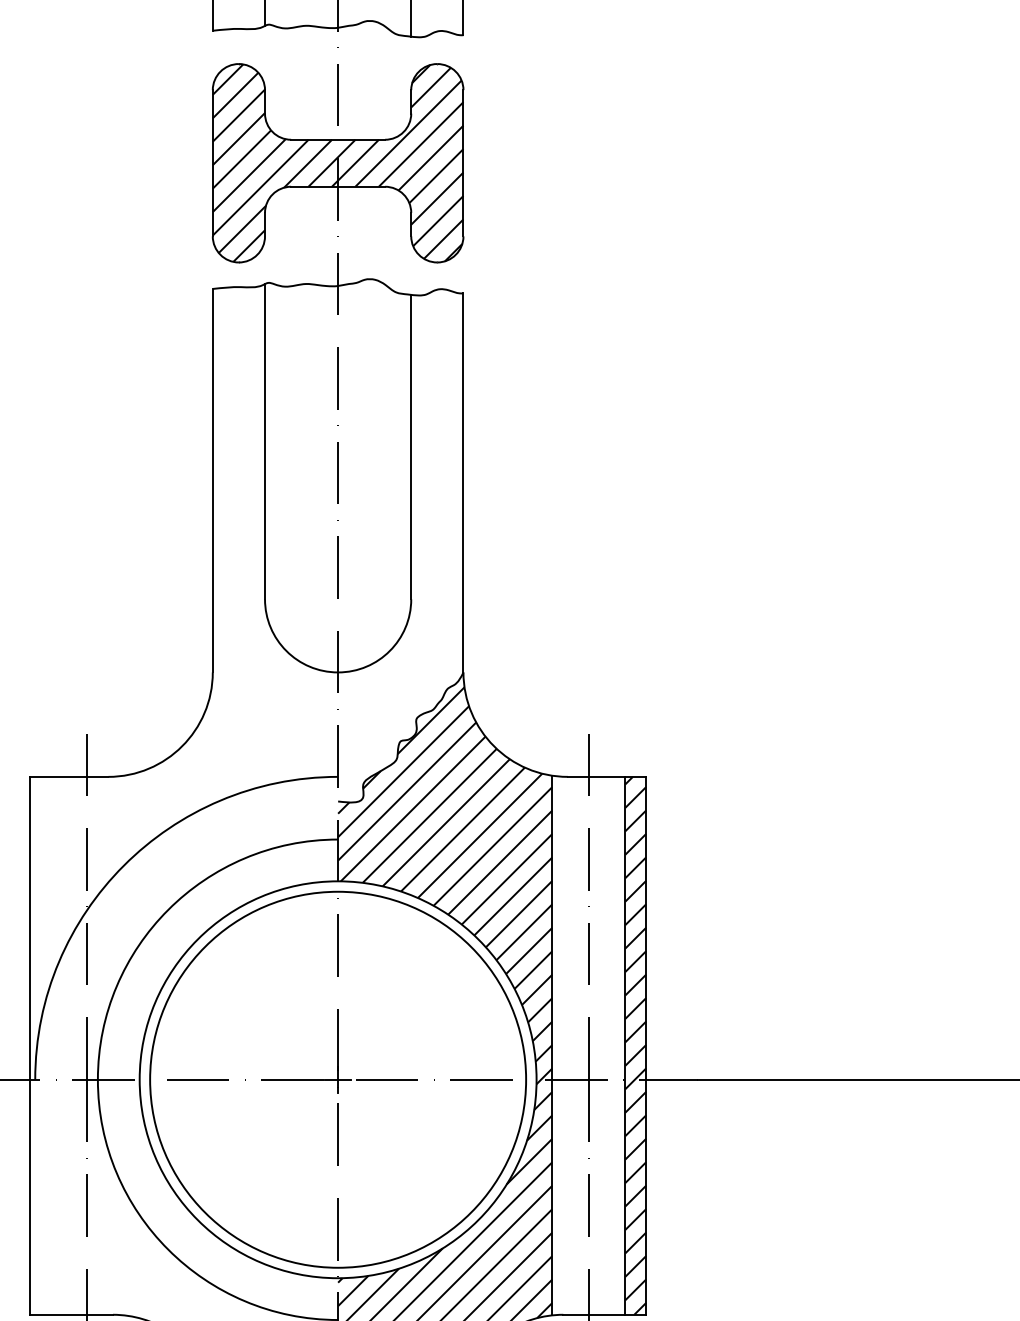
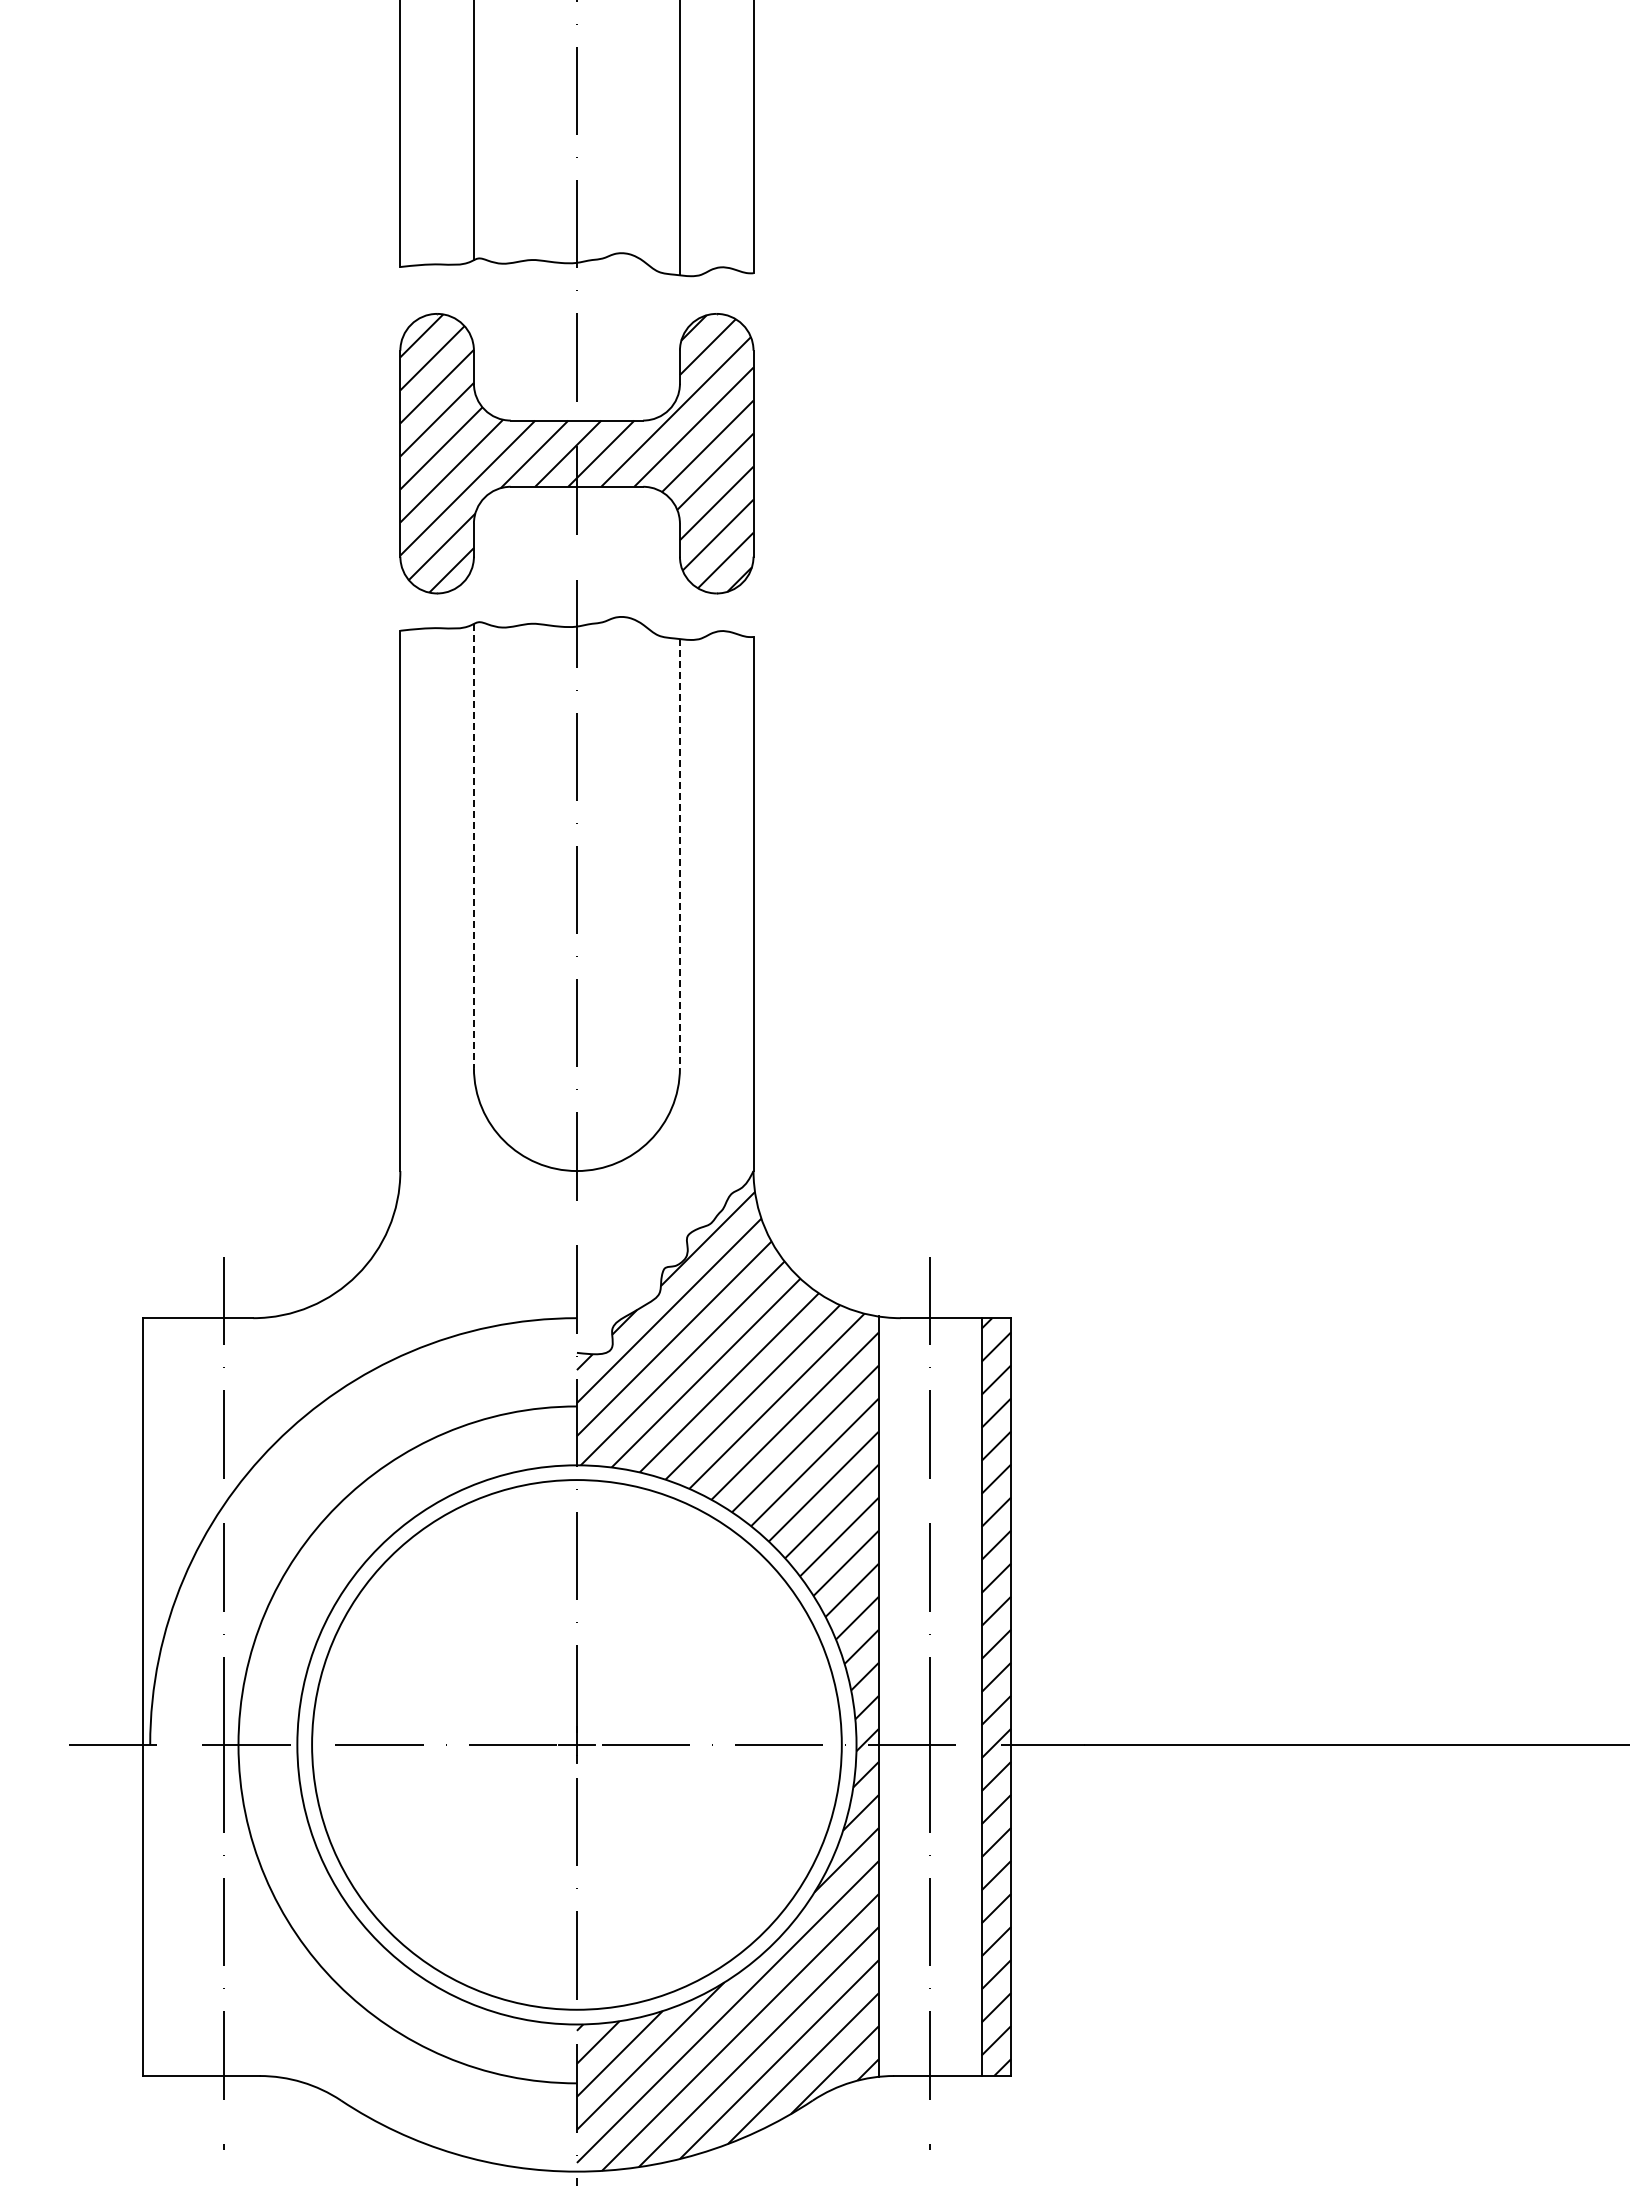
line: (264, 442) -> (473, 846), solid -> dashed
line: (410, 447) -> (679, 854), solid -> dashed

